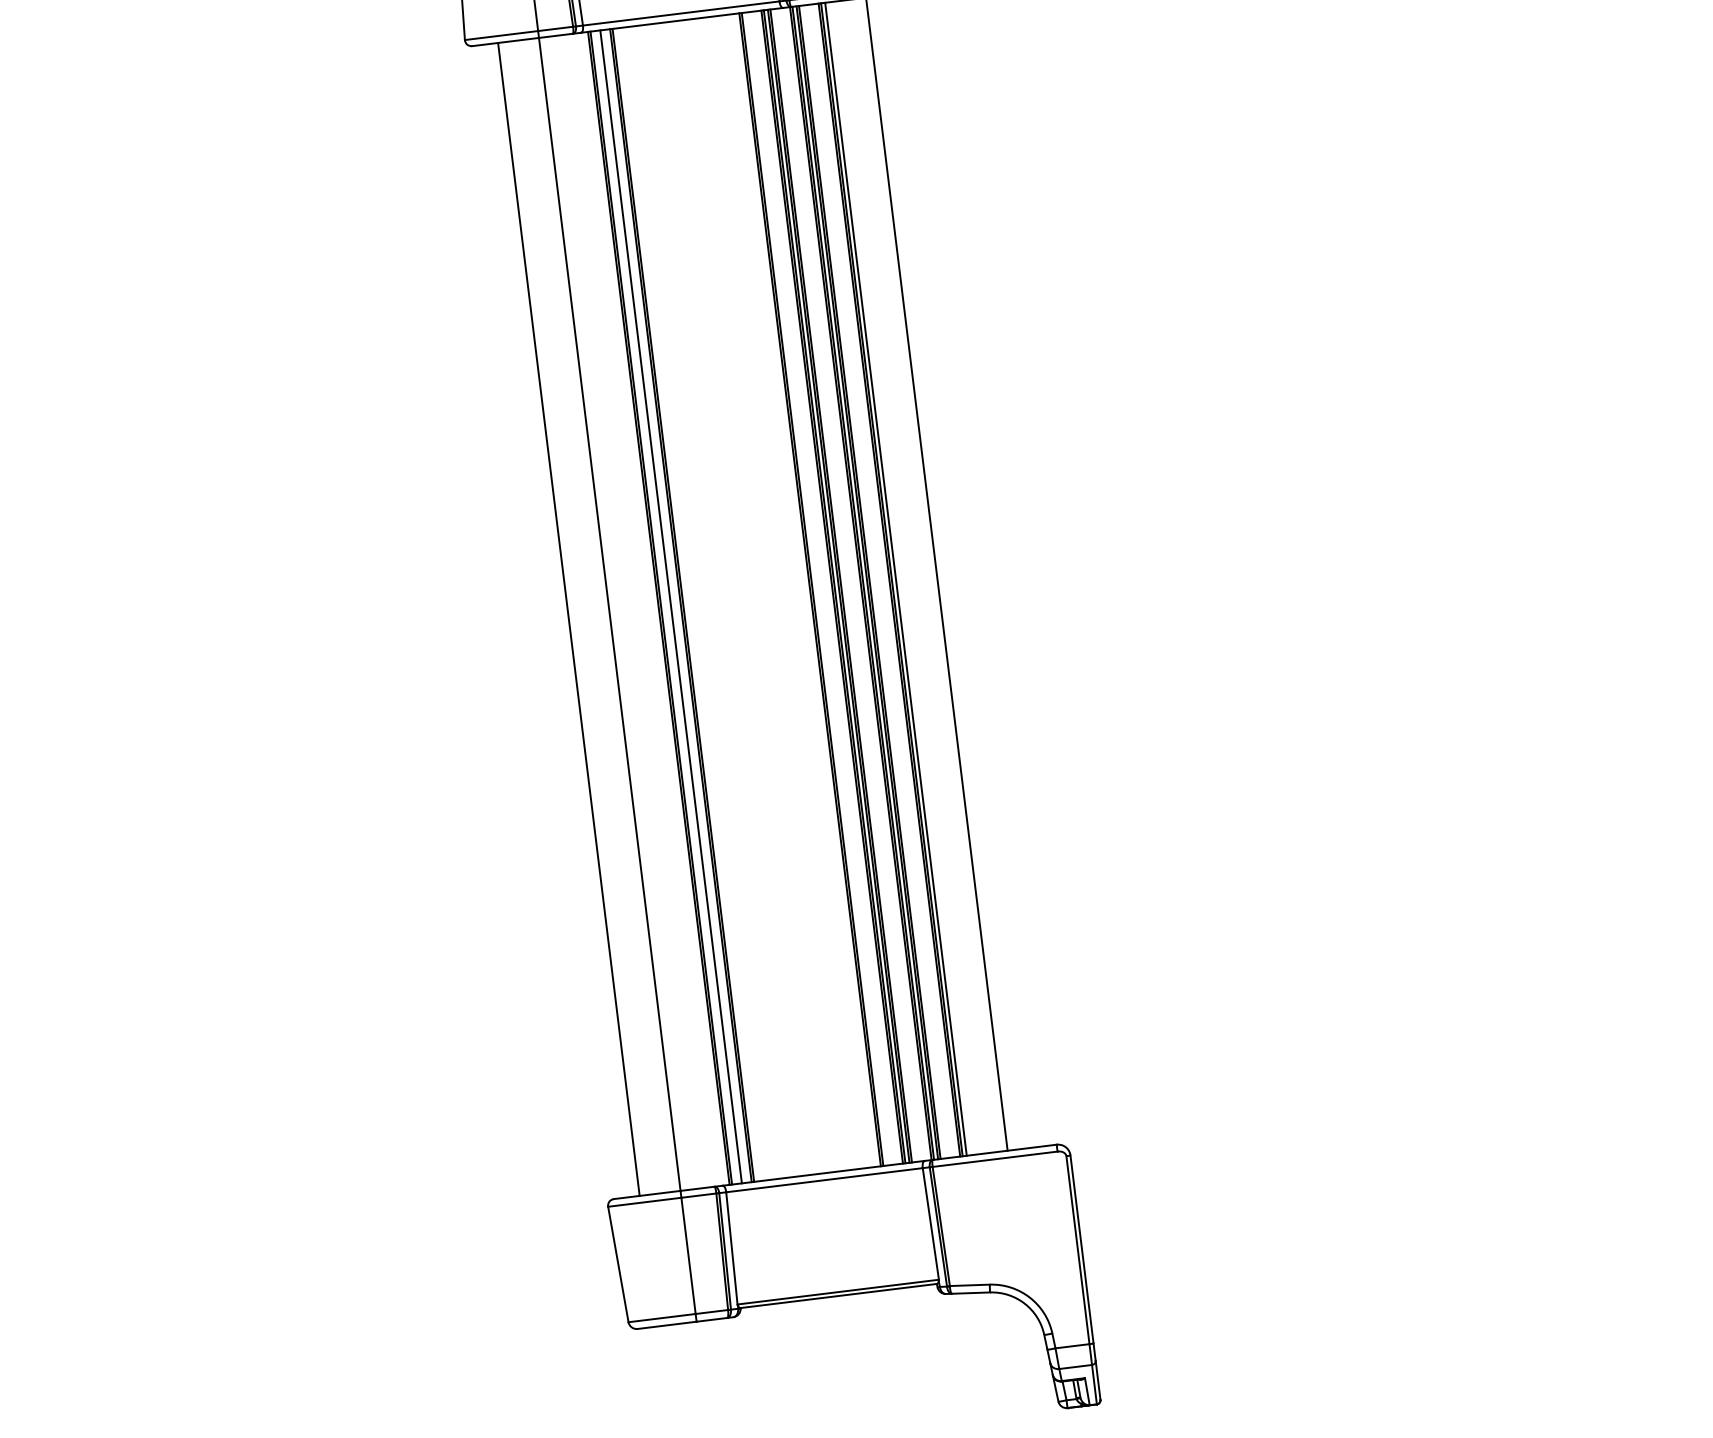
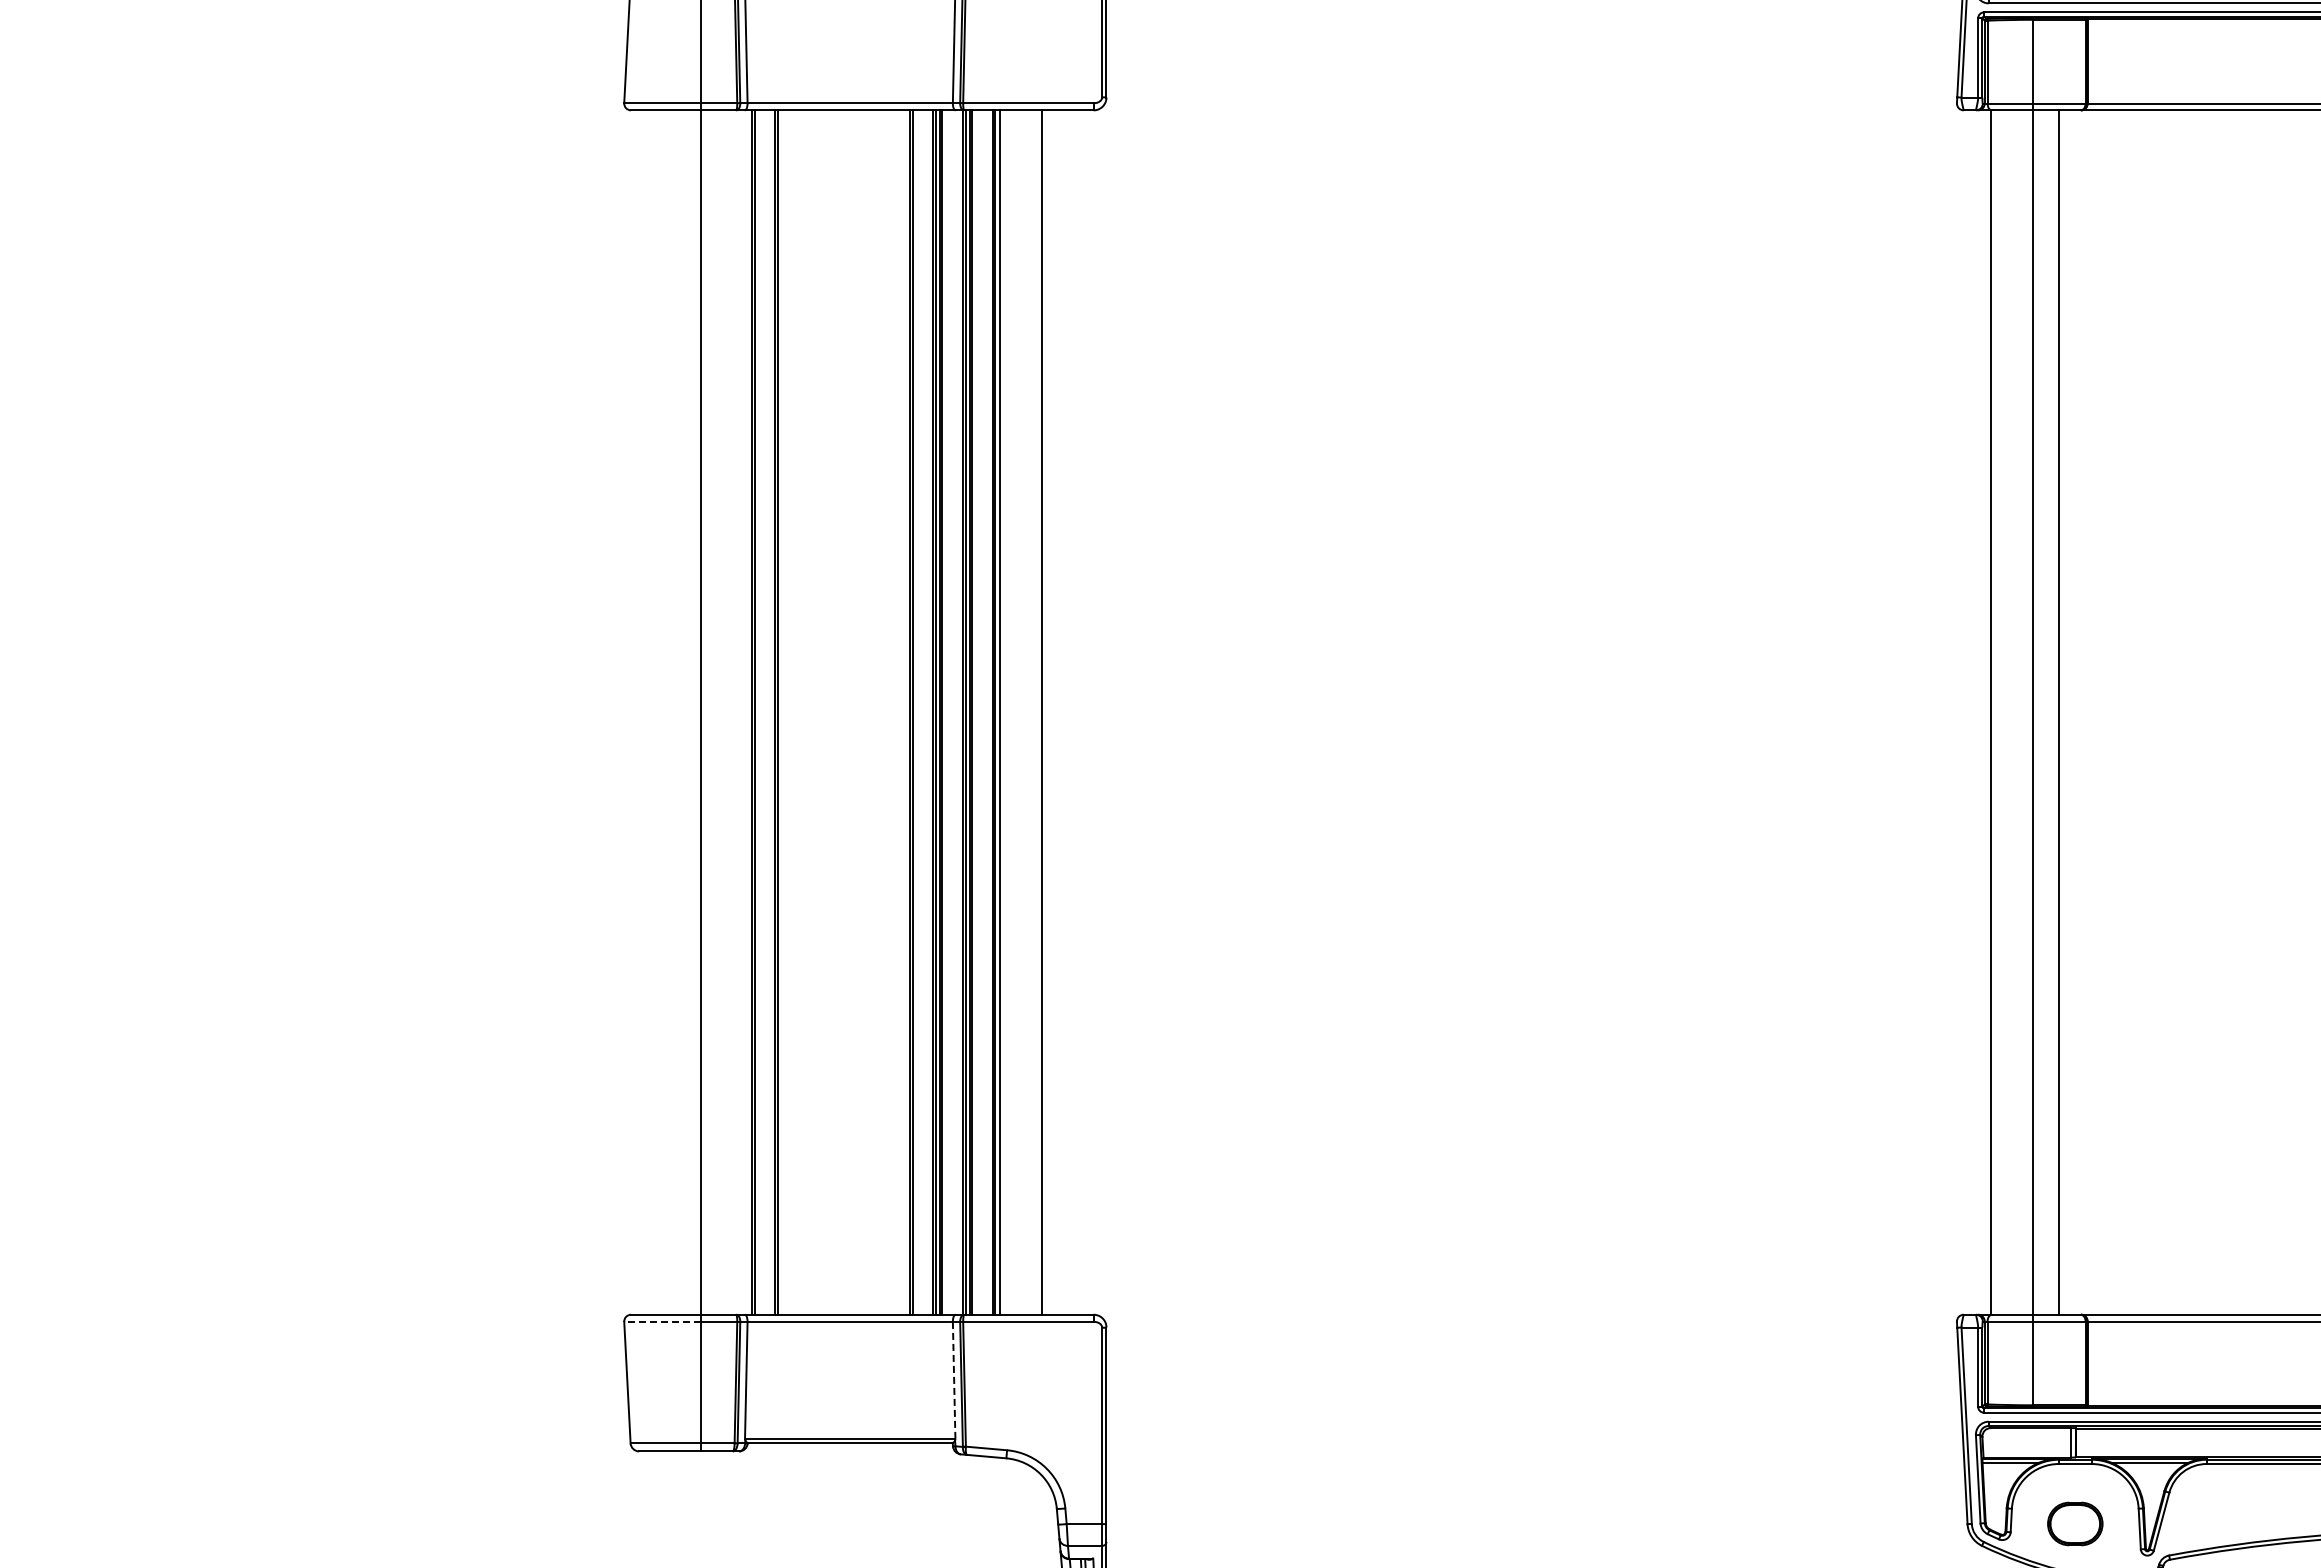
line: (670, 606) -> (764, 712), removed
line: (569, 619) -> (658, 712), removed
line: (644, 1201) -> (662, 1321), solid -> dashed
line: (931, 1224) -> (954, 1380), solid -> dashed

